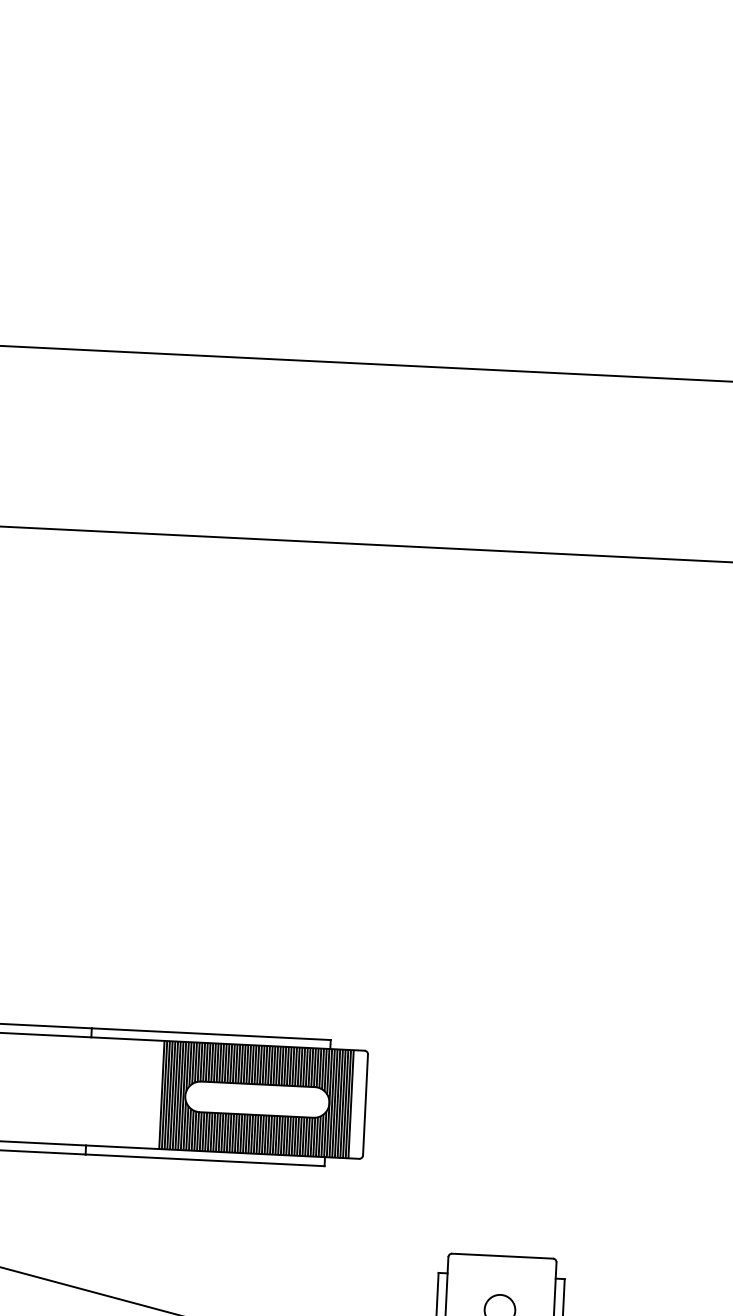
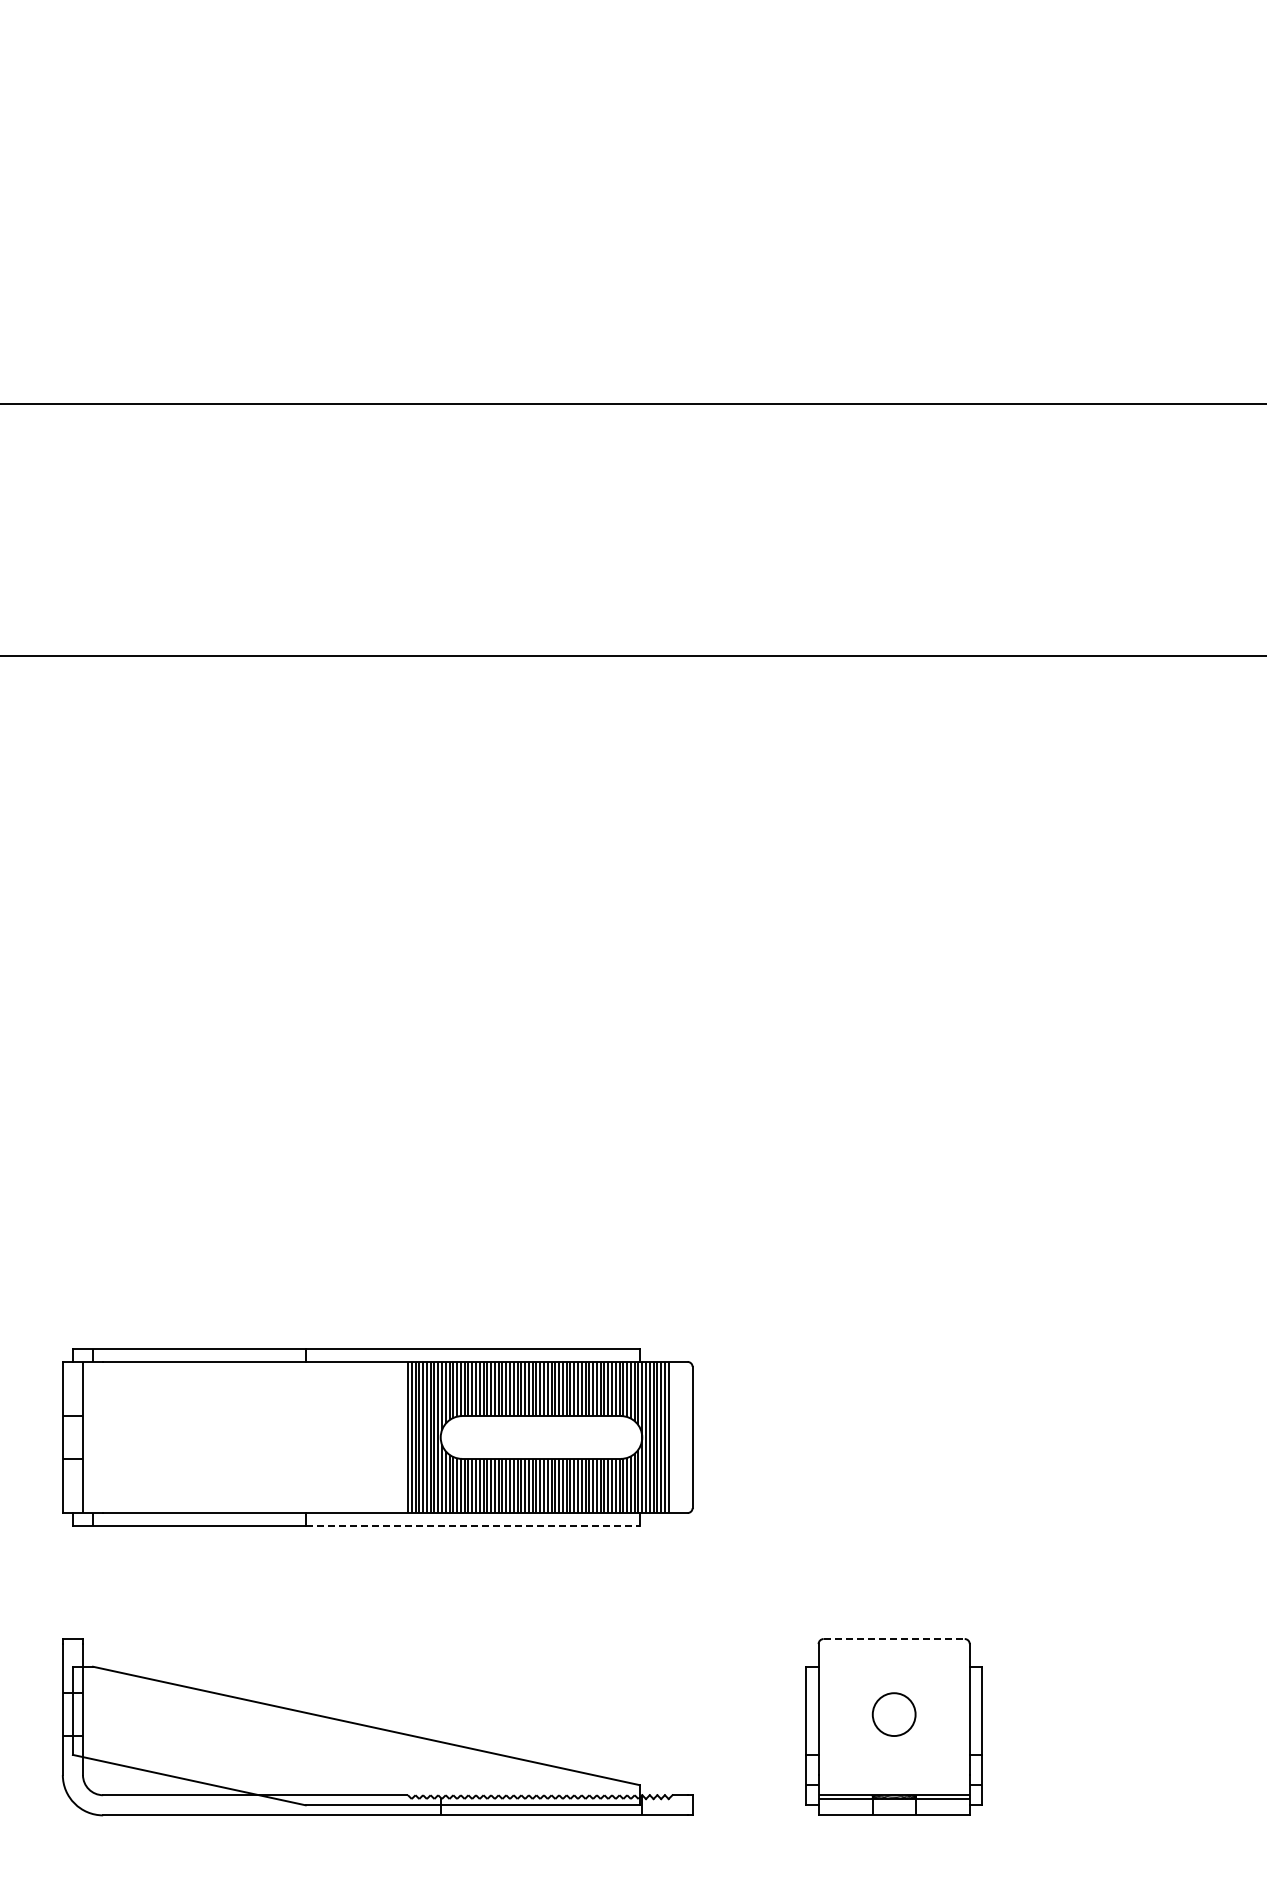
line: (351, 1104) -> (672, 1437), removed
line: (205, 1160) -> (473, 1525), solid -> dashed
line: (502, 1256) -> (894, 1639), solid -> dashed

